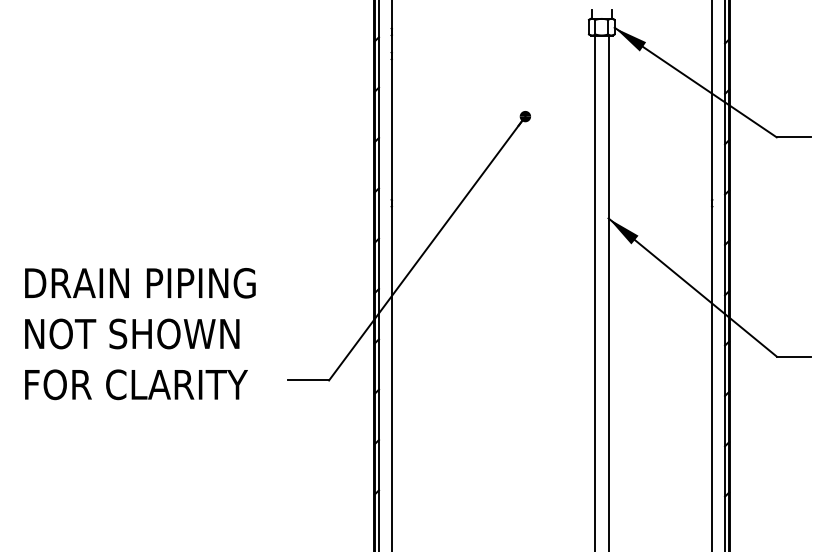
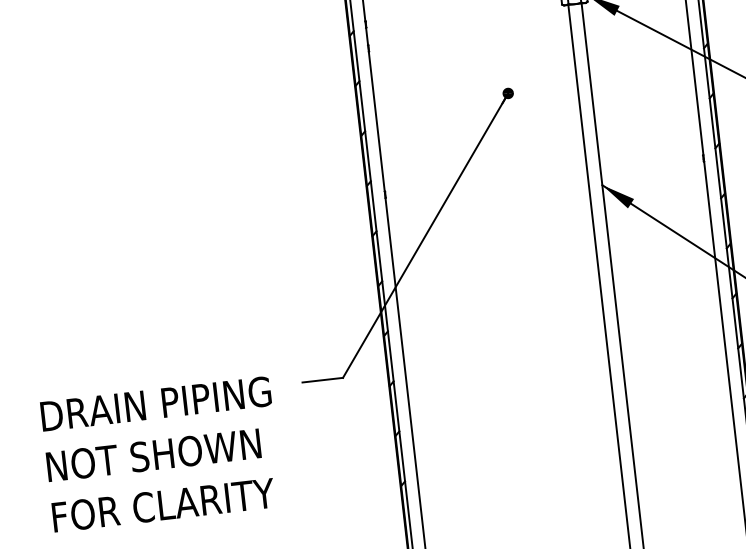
text: (140, 334) -> (162, 454), moved

